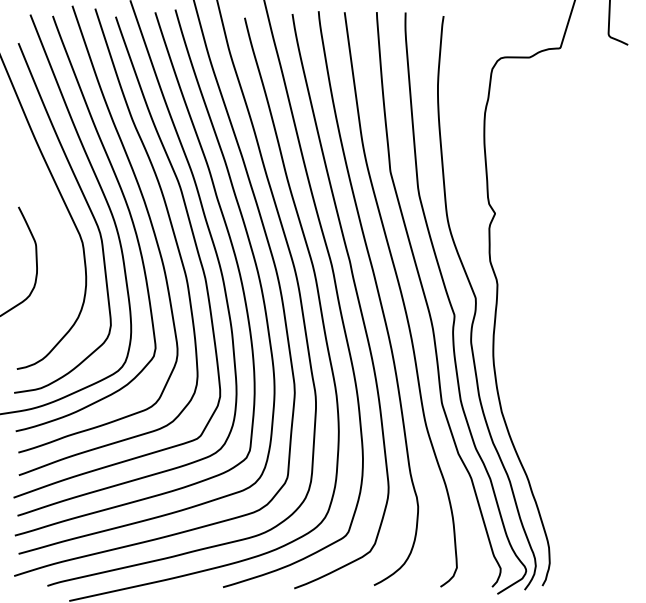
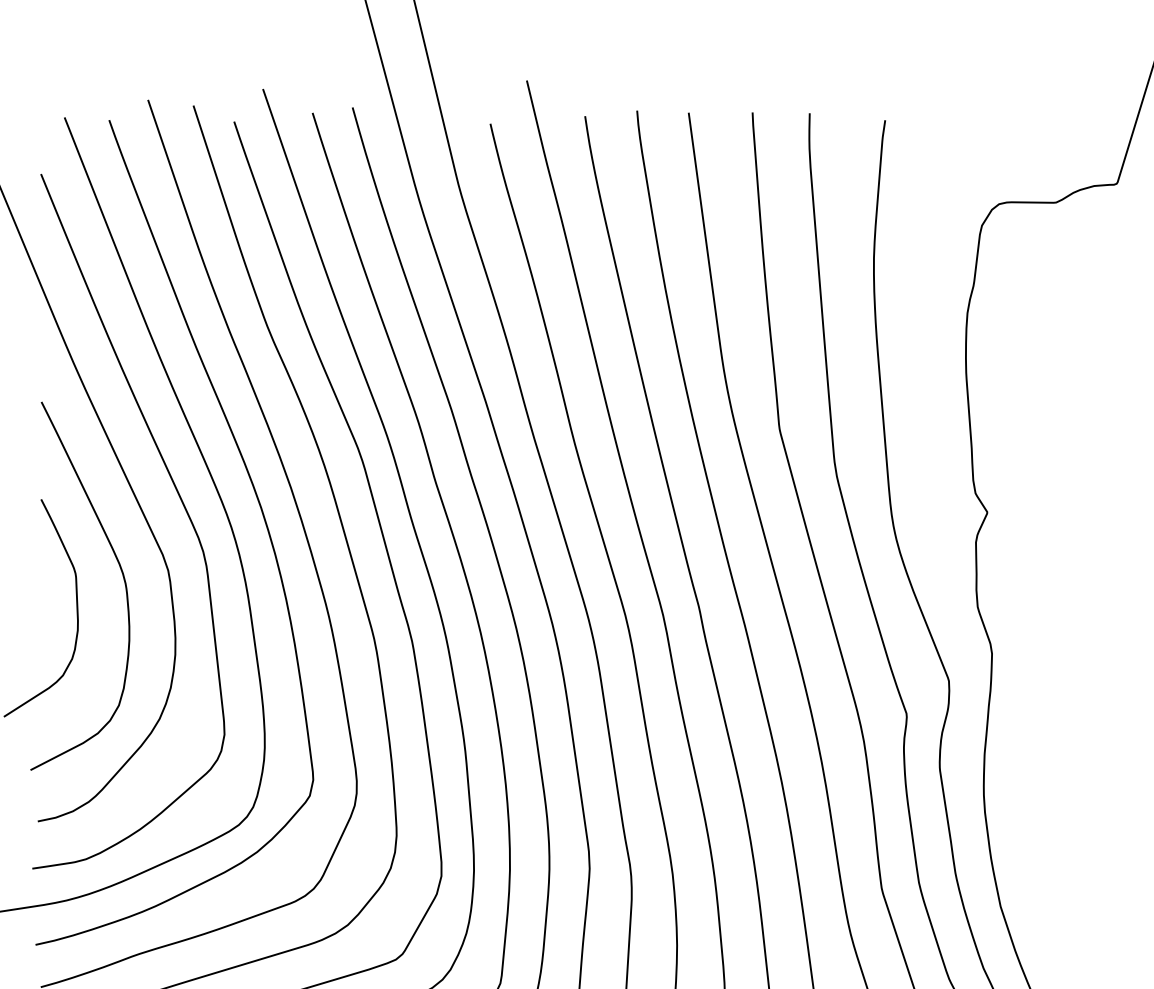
curve: (58, 244) -> (120, 573), added

